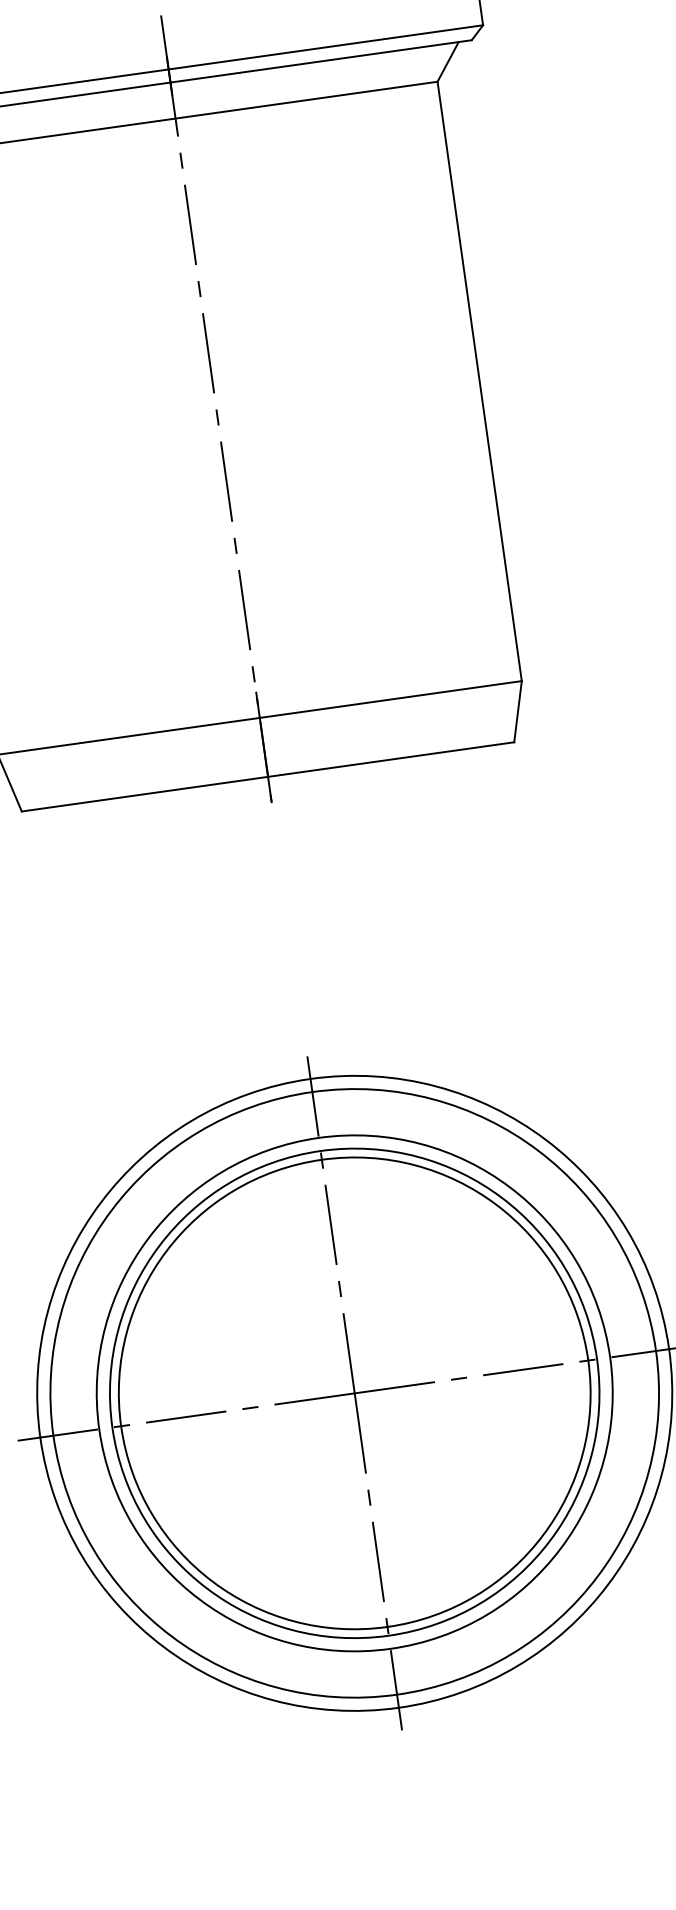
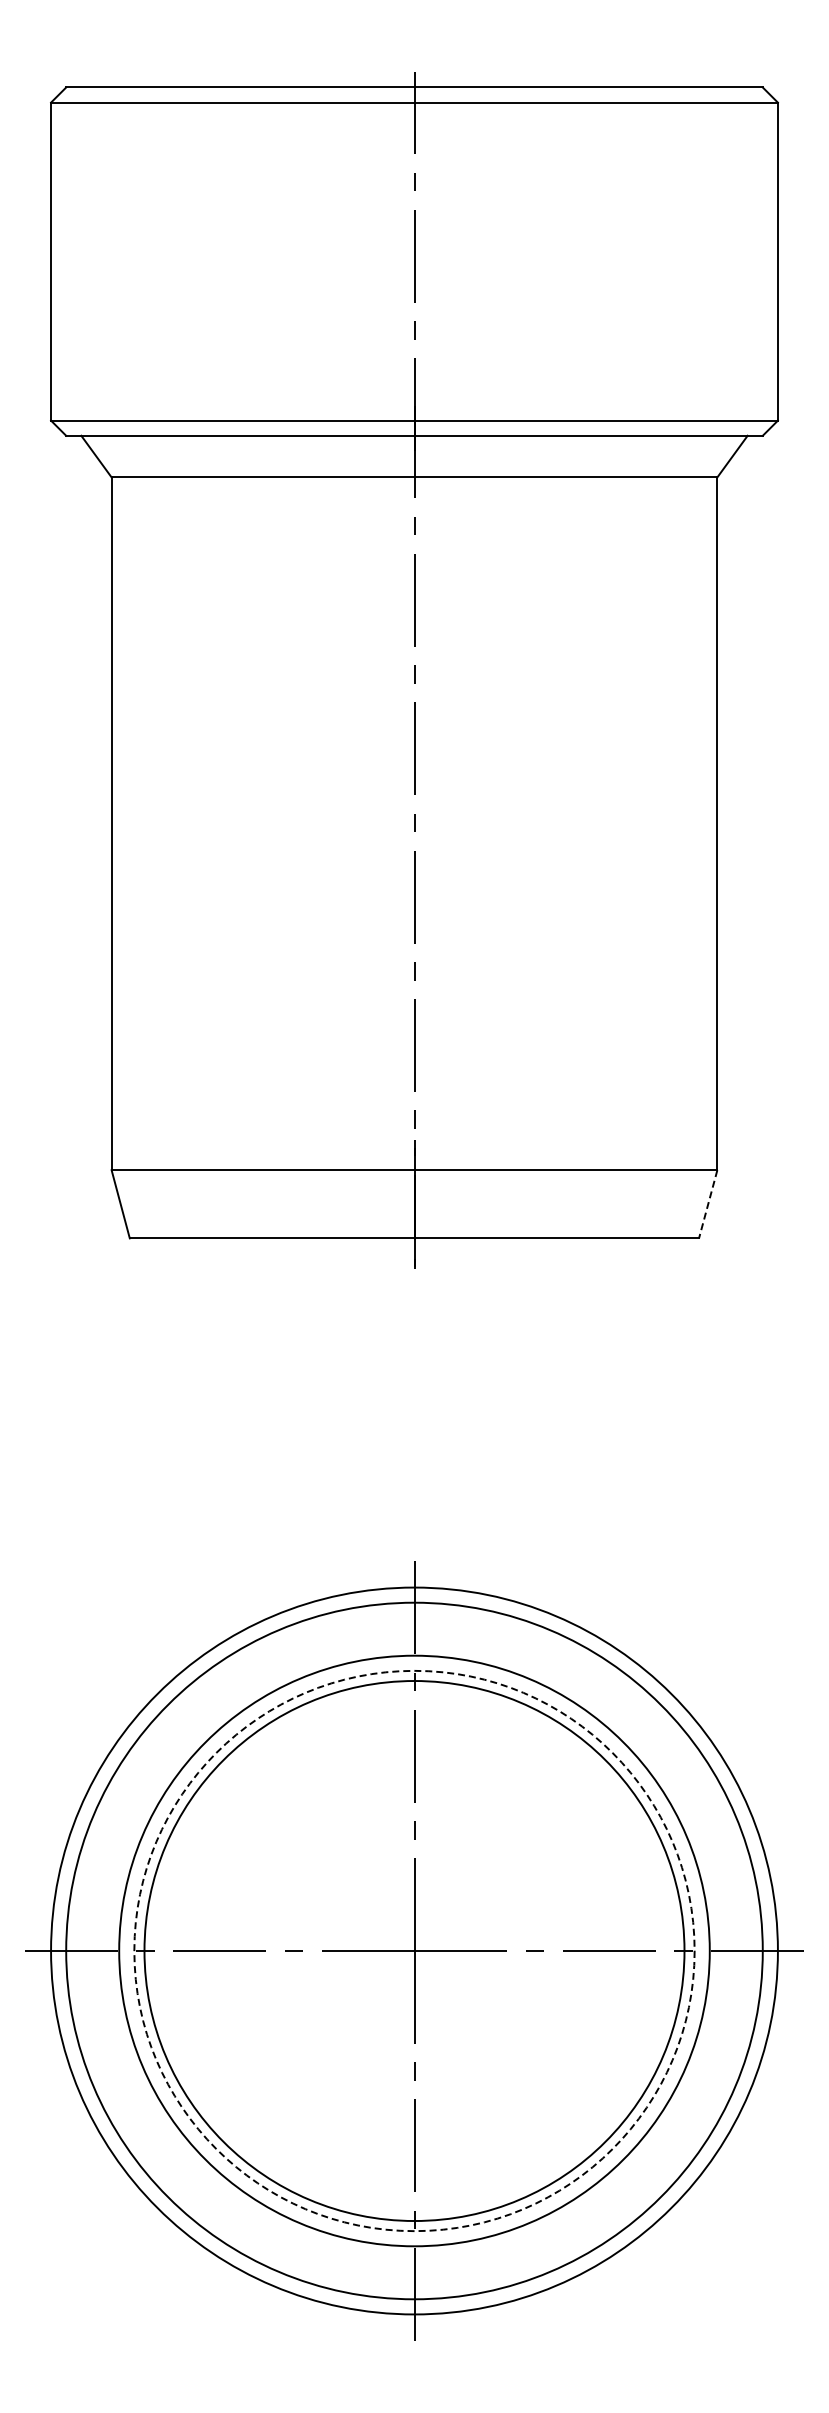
line: (518, 711) -> (708, 1204), solid -> dashed
circle: (354, 1392) -> (414, 1950), solid -> dashed

